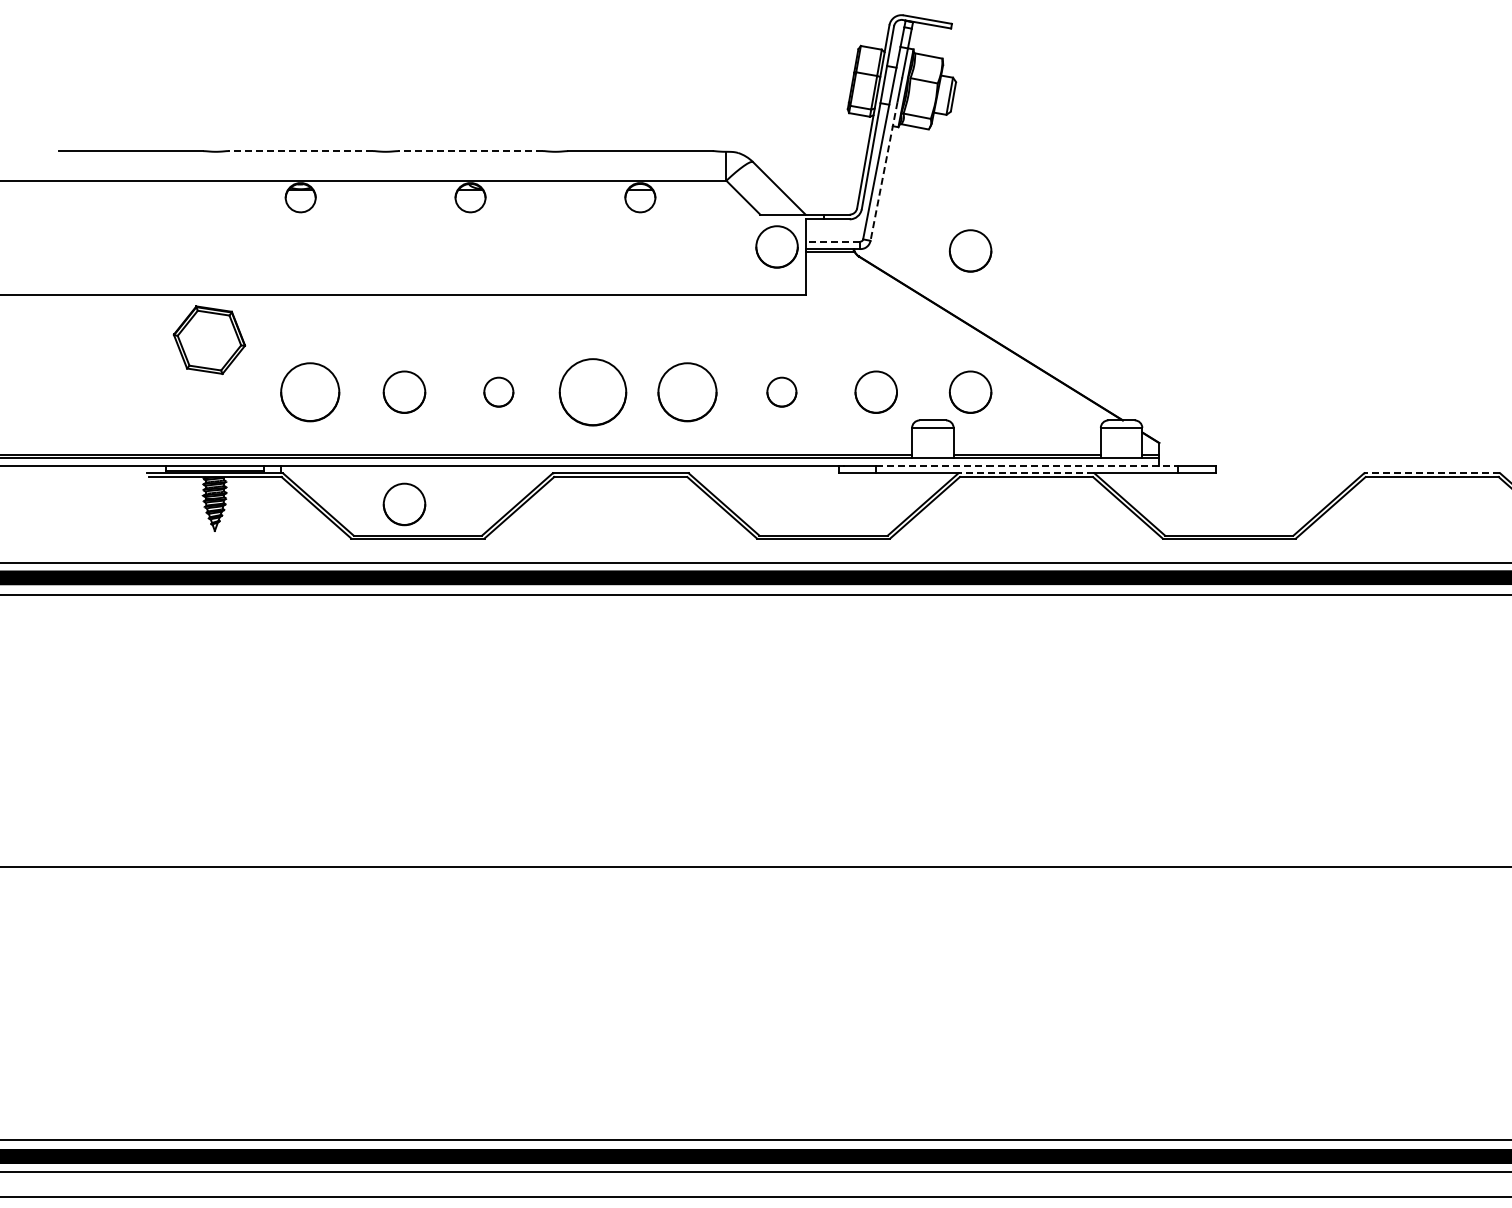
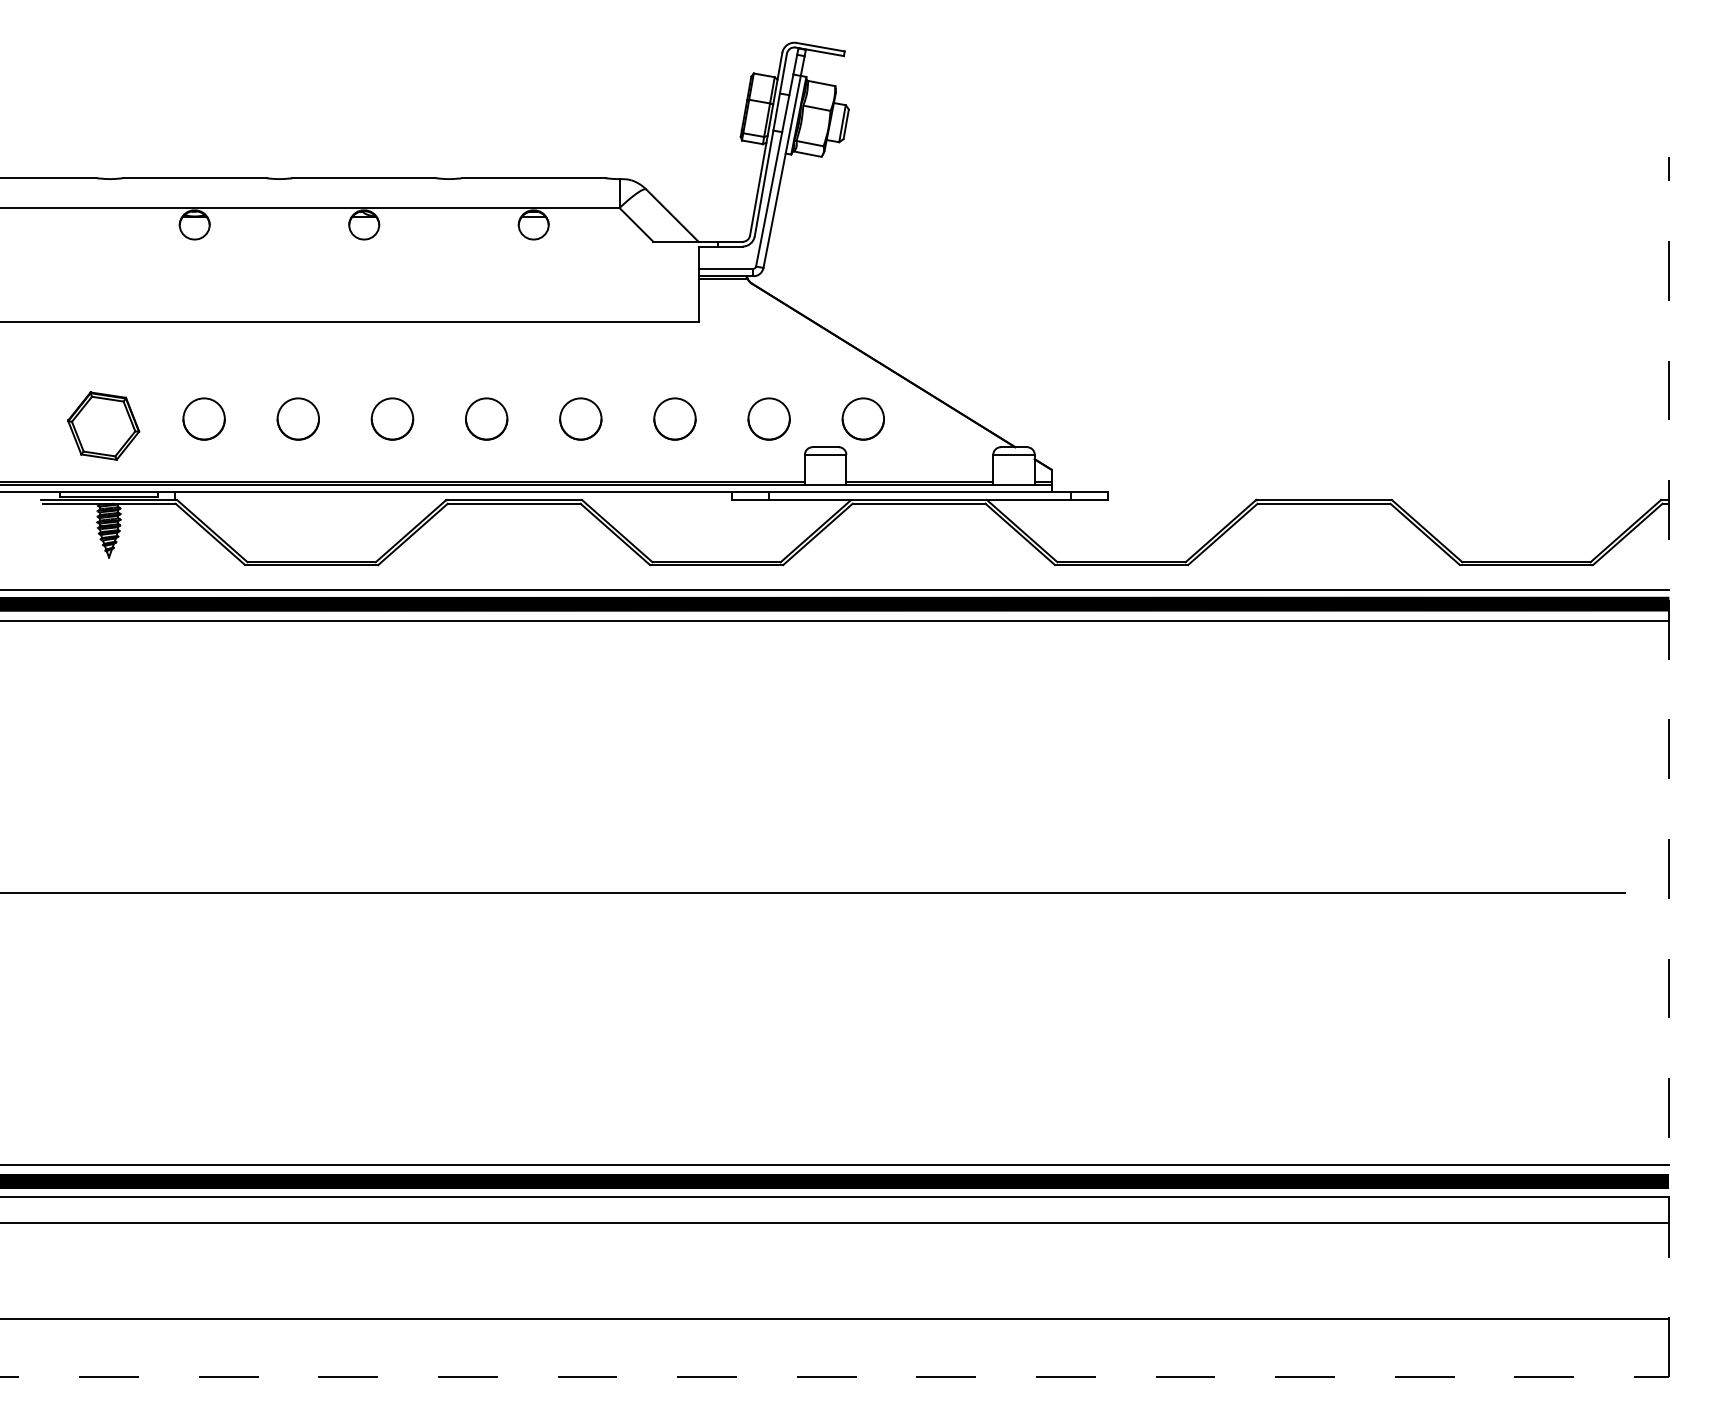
line: (300, 151) -> (194, 178), dashed -> solid
line: (469, 151) -> (363, 178), dashed -> solid
line: (883, 172) -> (776, 199), dashed -> solid
line: (832, 241) -> (725, 268), dashed -> solid
circle: (776, 246) -> (669, 273), removed
circle: (969, 250) -> (862, 277), removed
part: (209, 339) -> (103, 425), moved
circle: (309, 391) -> (203, 418), size x0.71
part: (498, 391) -> (392, 418), size x1.43
circle: (593, 391) -> (486, 418), size x0.62
circle: (687, 391) -> (580, 418), size x0.71
circle: (781, 391) -> (674, 418), size x1.43
line: (1026, 465) -> (919, 492), dashed -> solid
line: (1026, 472) -> (919, 499), dashed -> solid
line: (1432, 472) -> (1324, 499), dashed -> solid
circle: (403, 503) -> (297, 530), removed

